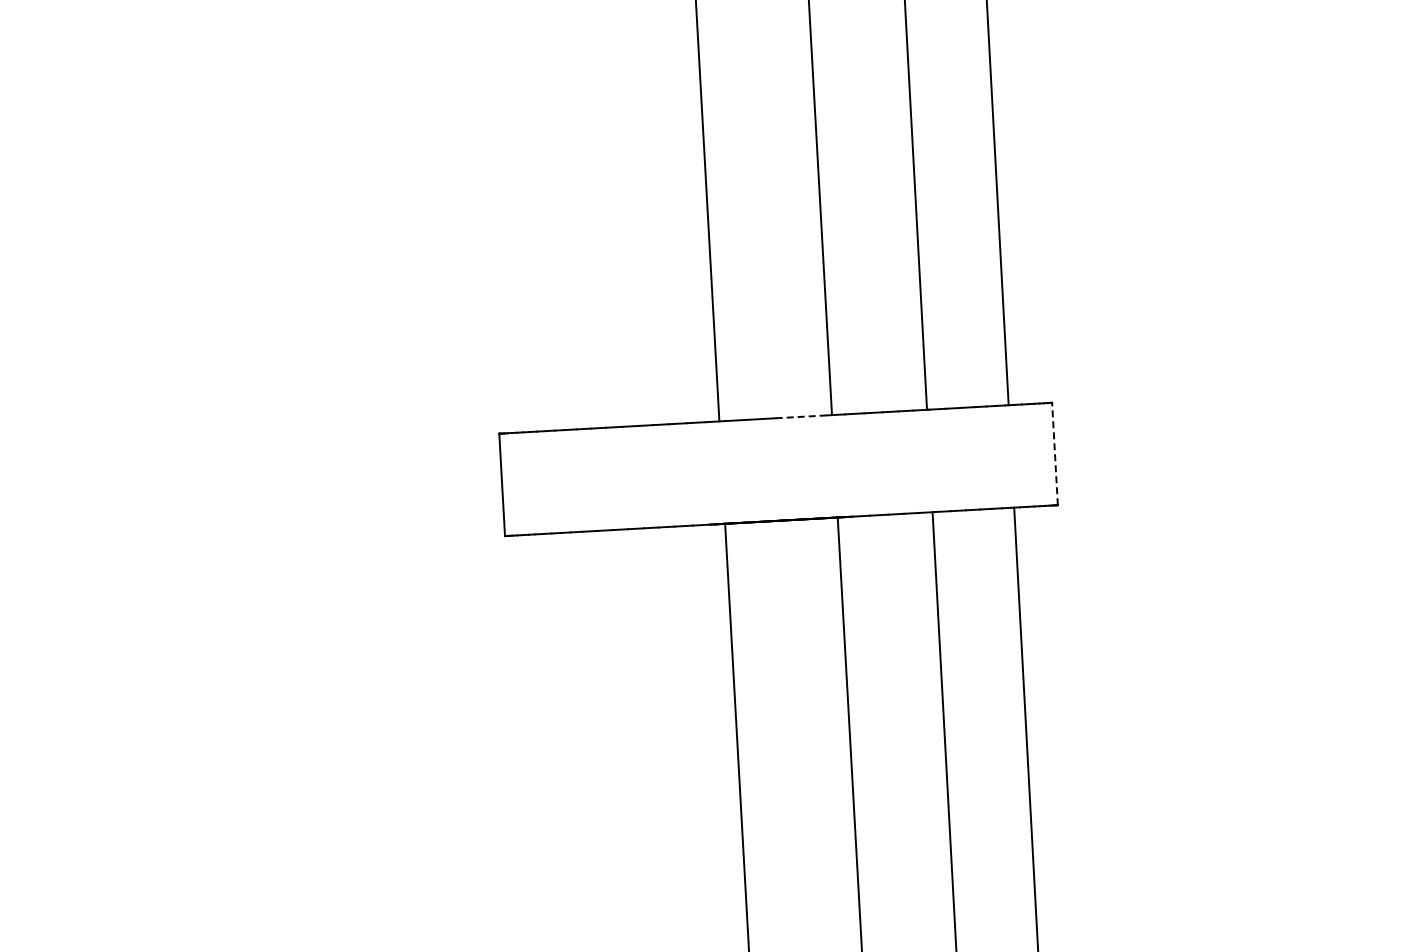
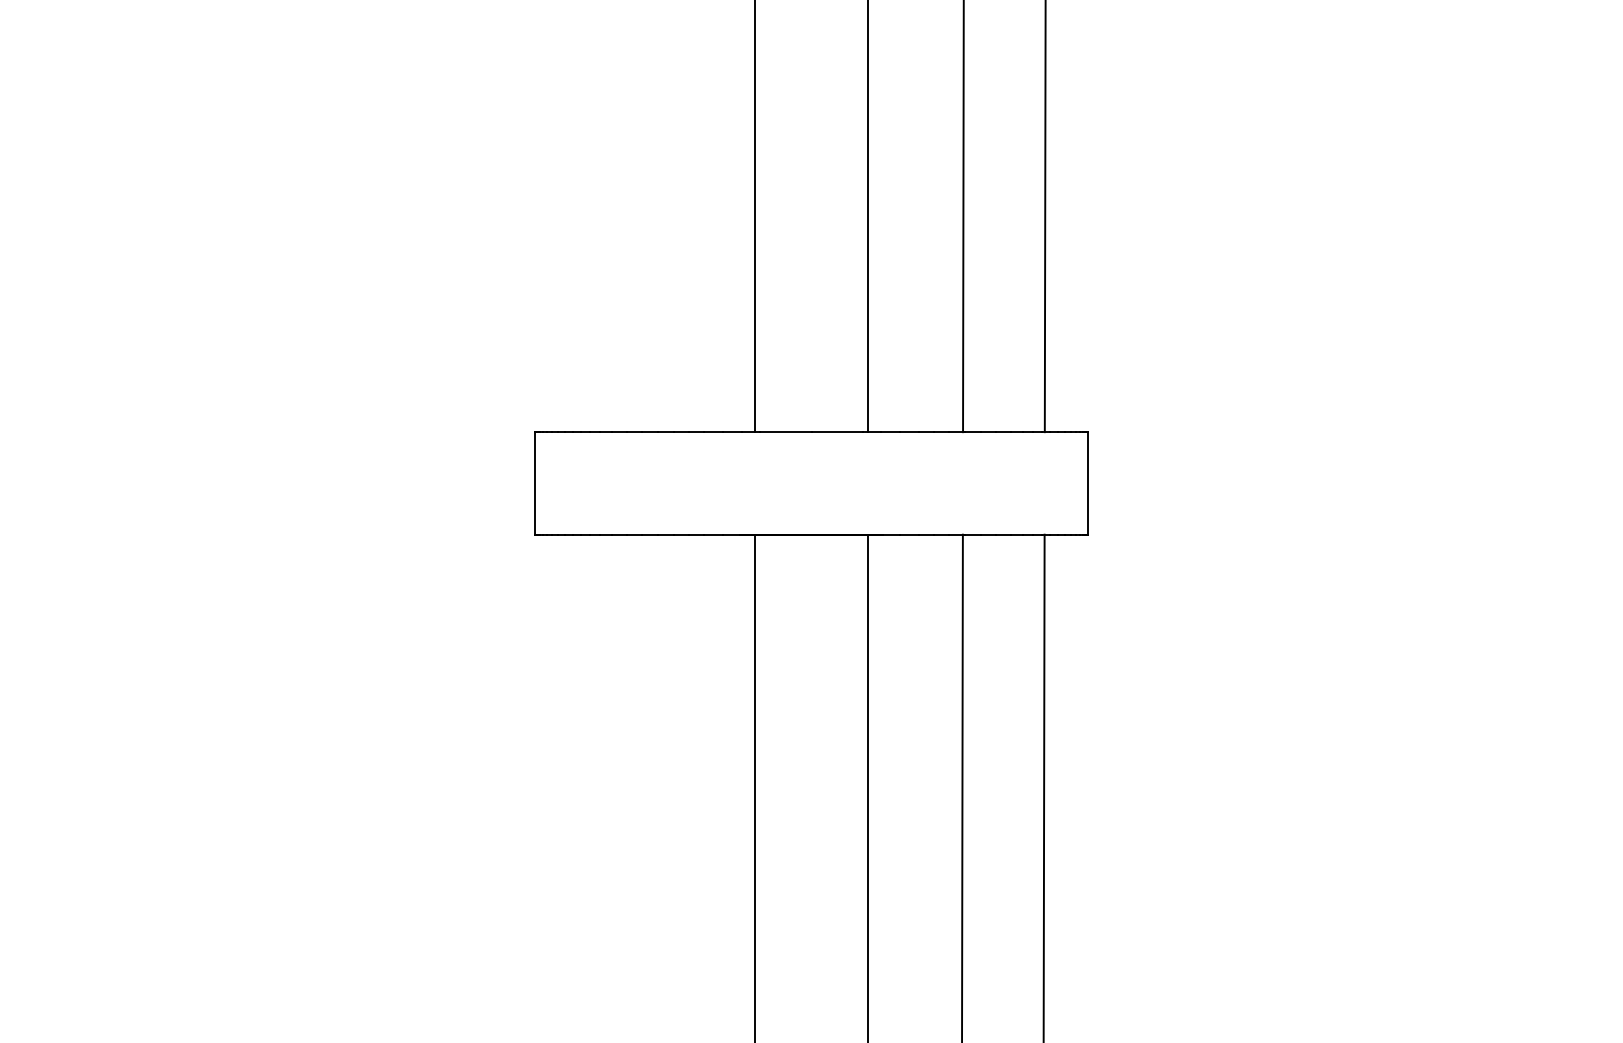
line: (801, 417) -> (837, 432), dashed -> solid
line: (1055, 453) -> (1088, 482), dashed -> solid

